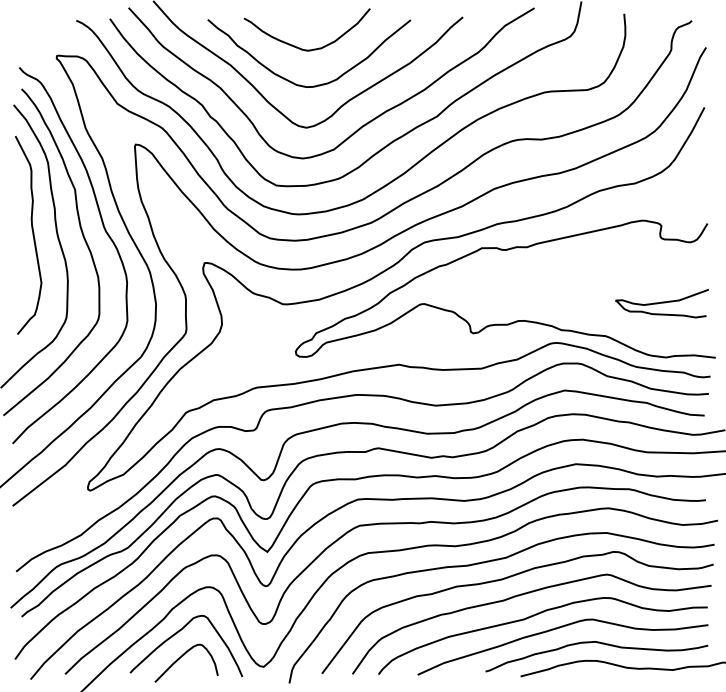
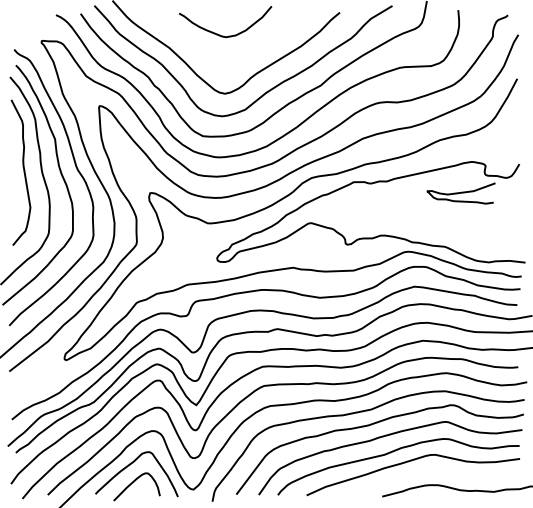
curve: (317, 84) -> (233, 62), removed
curve: (661, 303) -> (460, 193), moved
curve: (597, 643) -> (438, 472), removed

